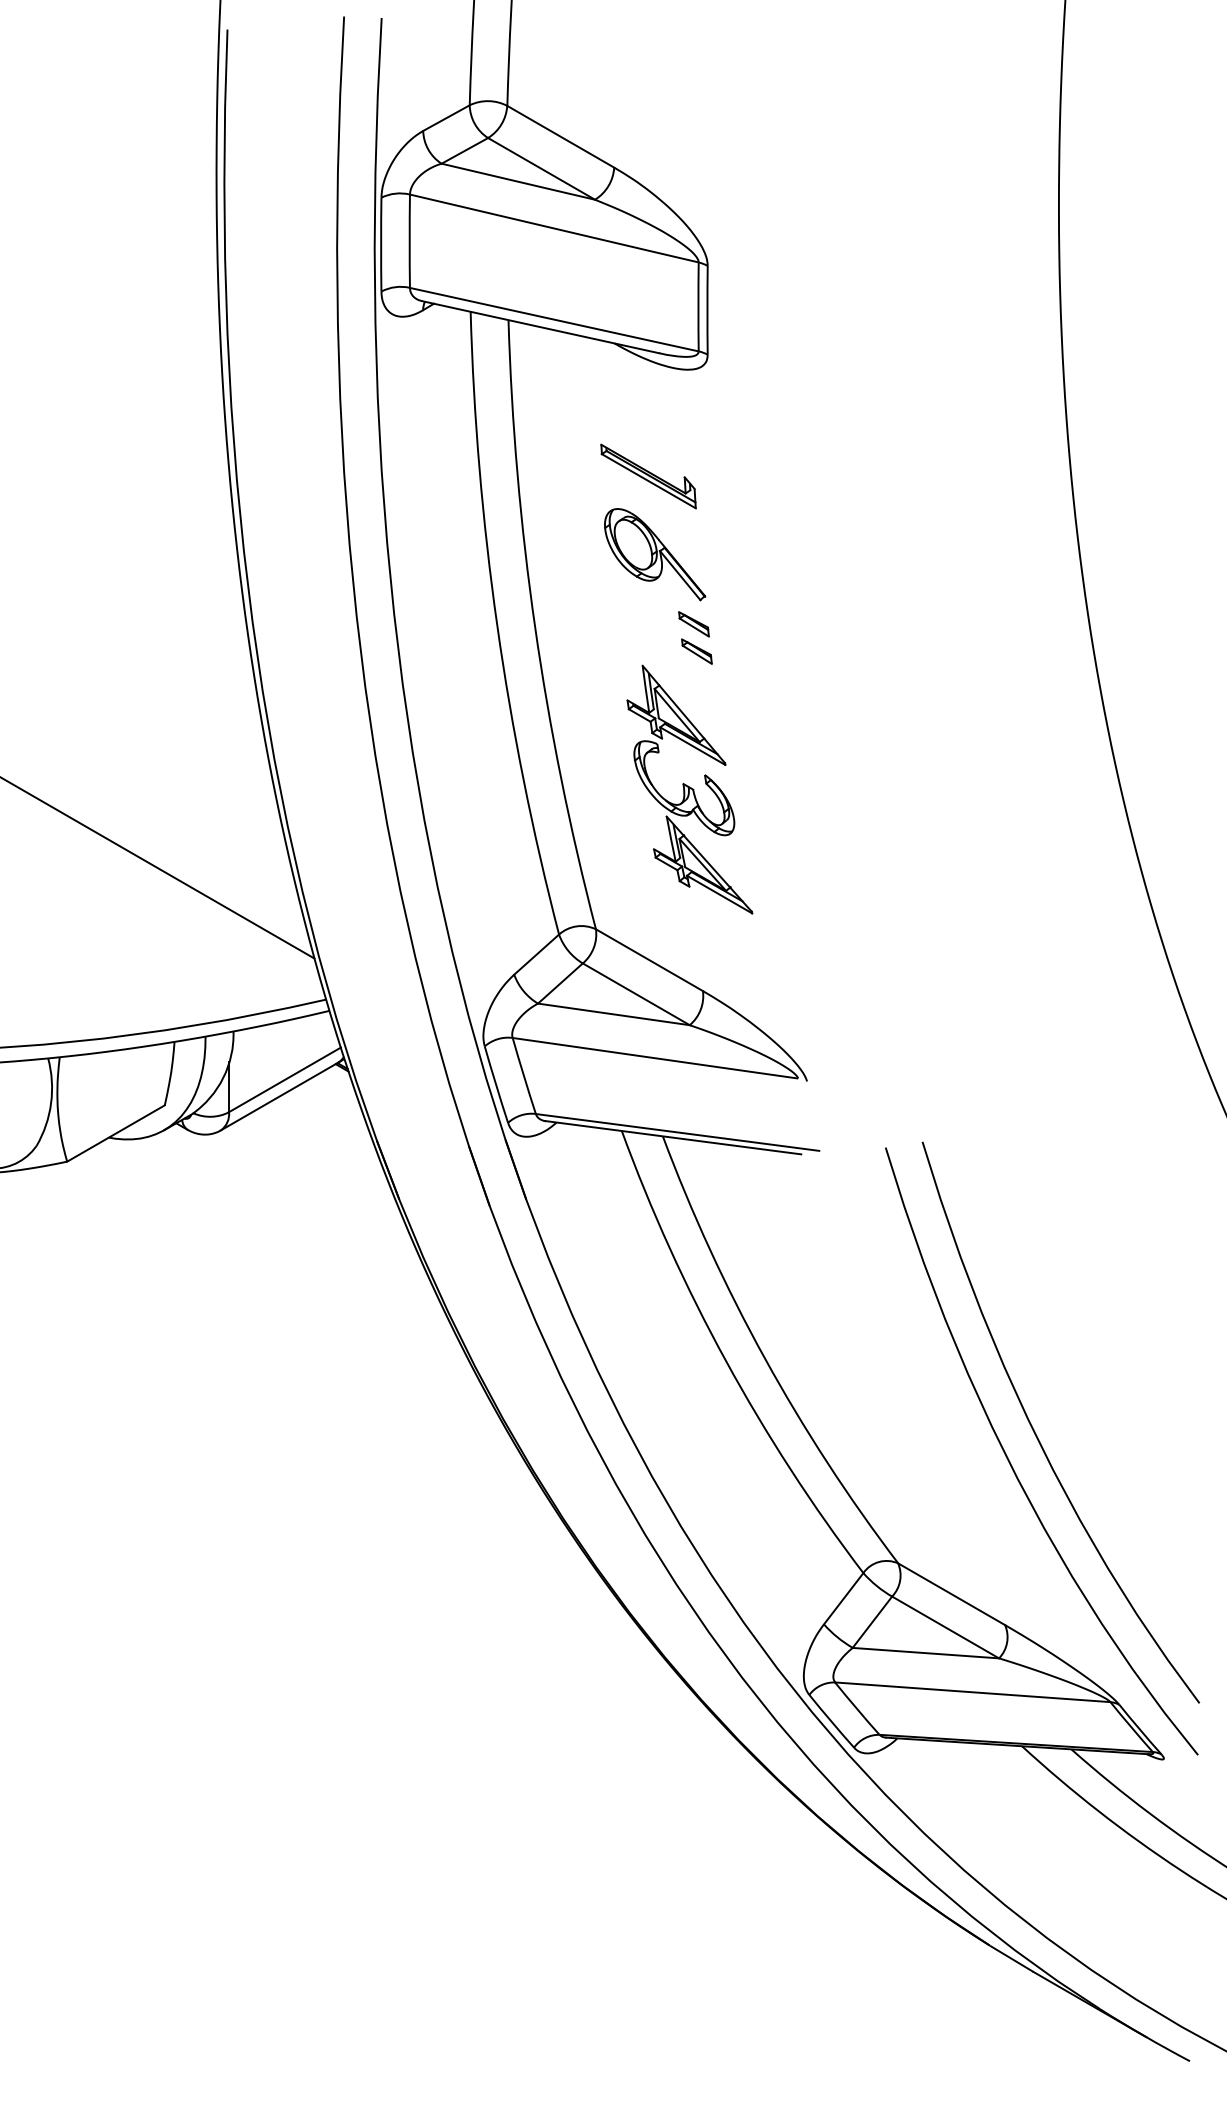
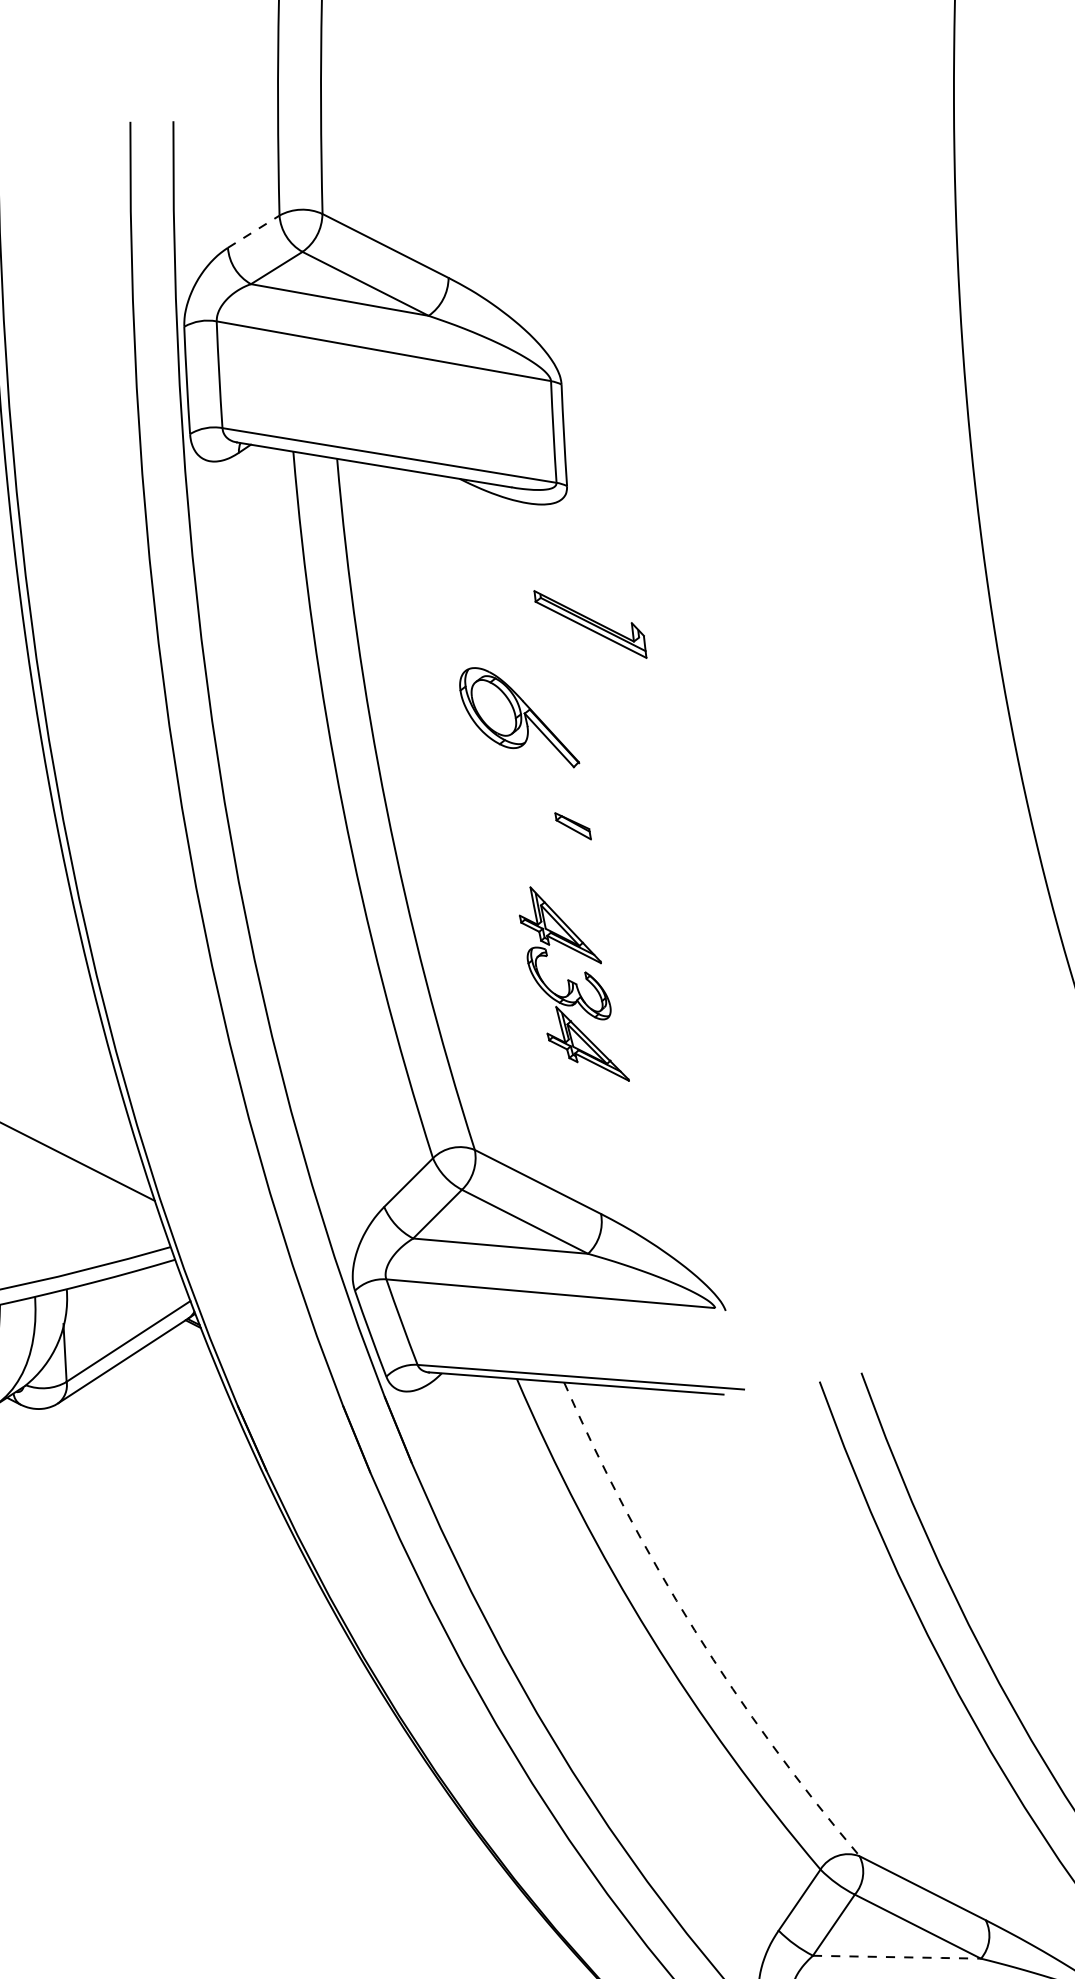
line: (446, 118) -> (253, 232), solid -> dashed
part: (648, 476) -> (590, 624), moved
part: (693, 624) -> (567, 795), removed
part: (689, 789) -> (573, 984), size x0.7
arc: (764, 1358) -> (694, 1630), solid -> dashed
line: (926, 1653) -> (897, 1957), solid -> dashed

